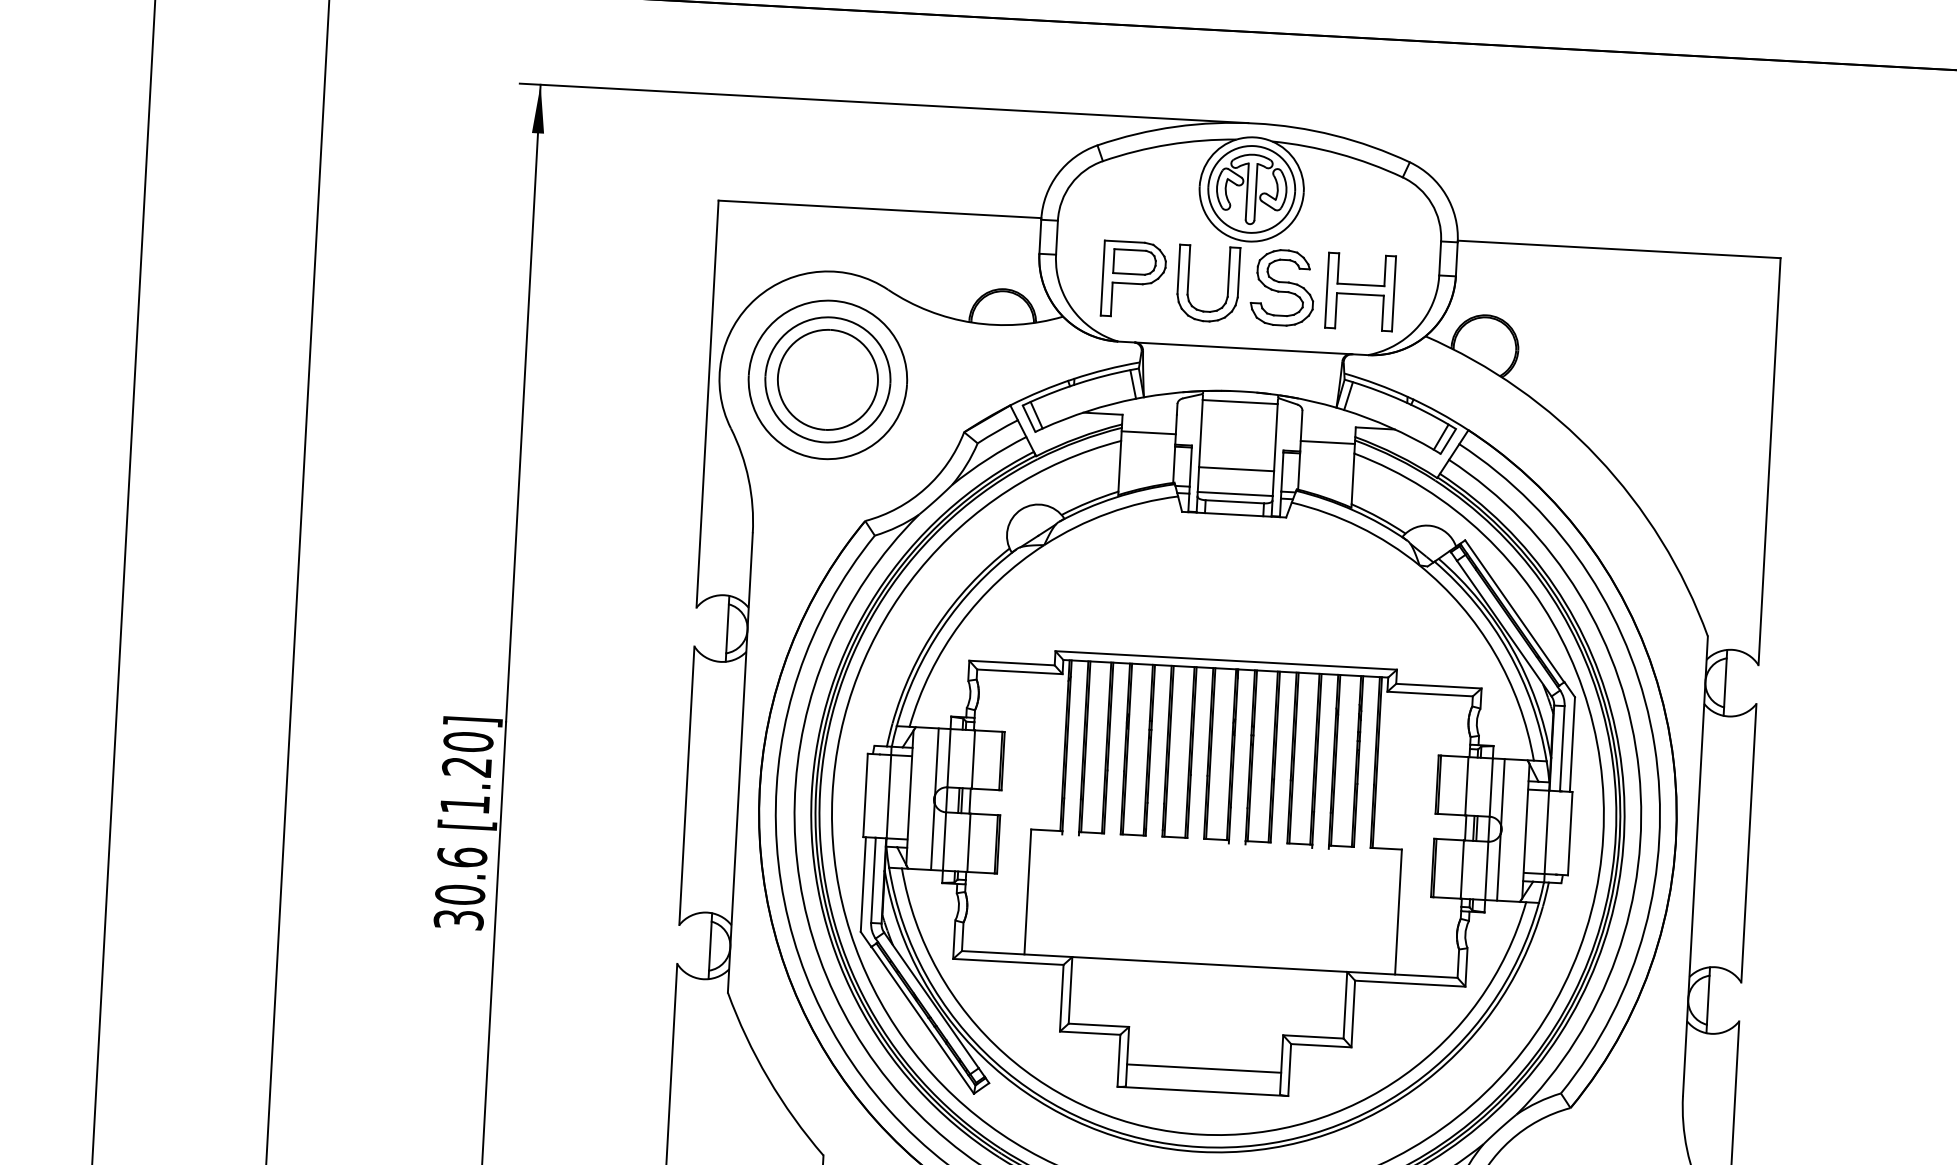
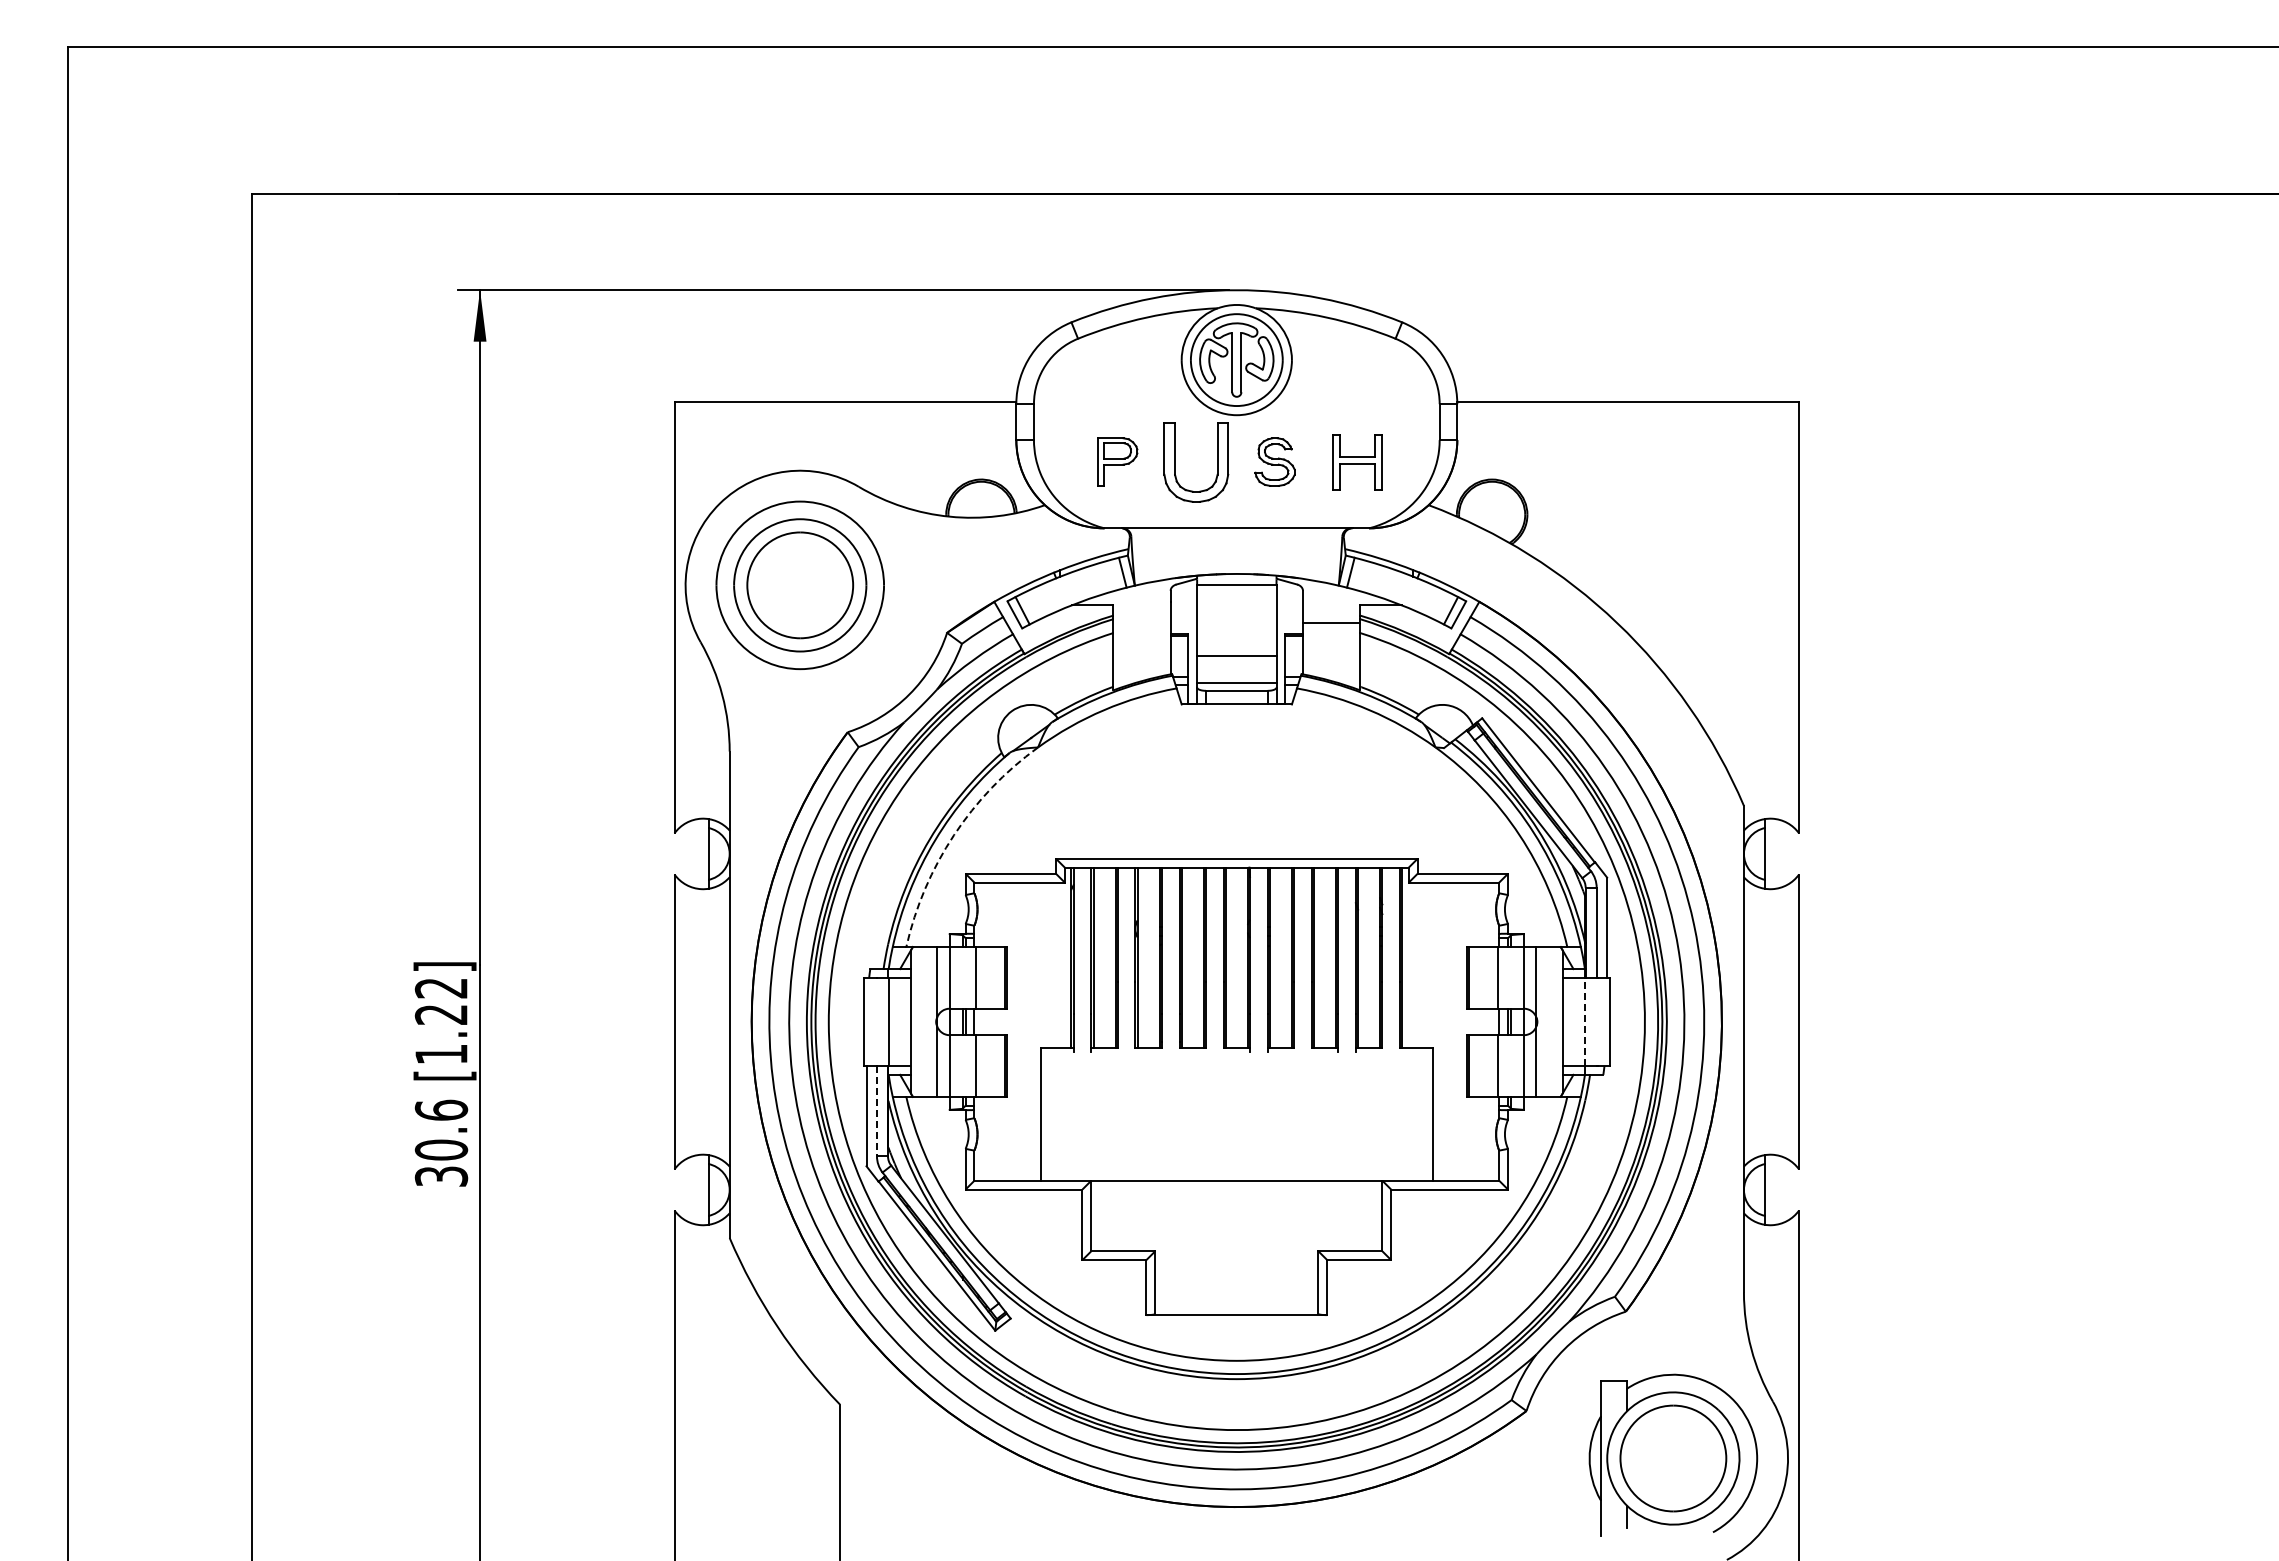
part: (1133, 279) -> (1117, 461), size x0.6
part: (1282, 287) -> (1274, 461), size x0.6
part: (1360, 292) -> (1357, 462), size x0.7
line: (1148, 432) -> (1141, 622), removed
arc: (960, 624) -> (954, 835), solid -> dashed
text: (468, 741) -> (441, 987), [1.20] -> [1.22]
line: (1547, 831) -> (1585, 1021), solid -> dashed
line: (873, 880) -> (876, 1111), solid -> dashed
line: (1203, 1068) -> (1236, 1290), removed

